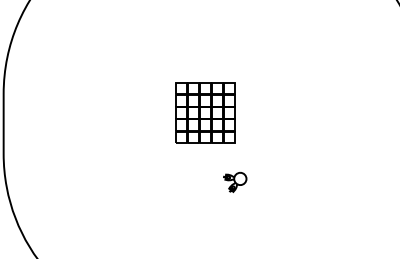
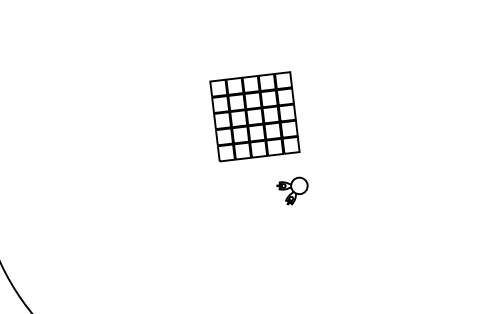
part: (205, 112) -> (254, 116), moved

